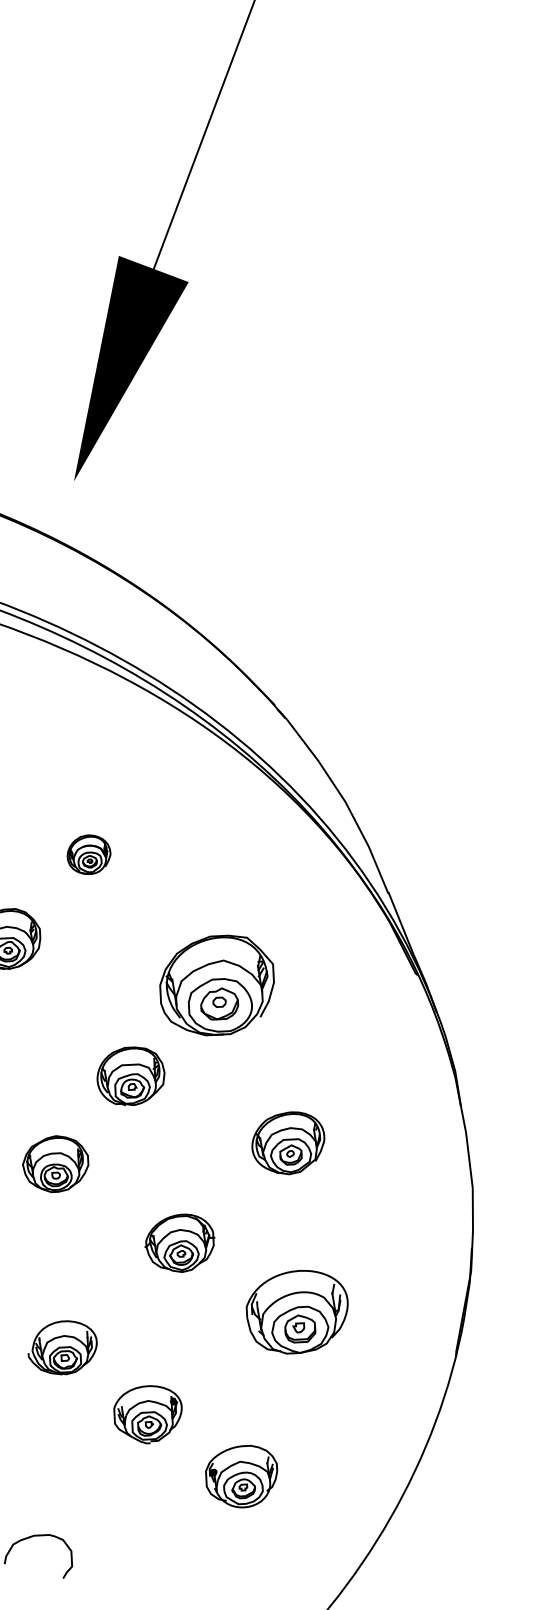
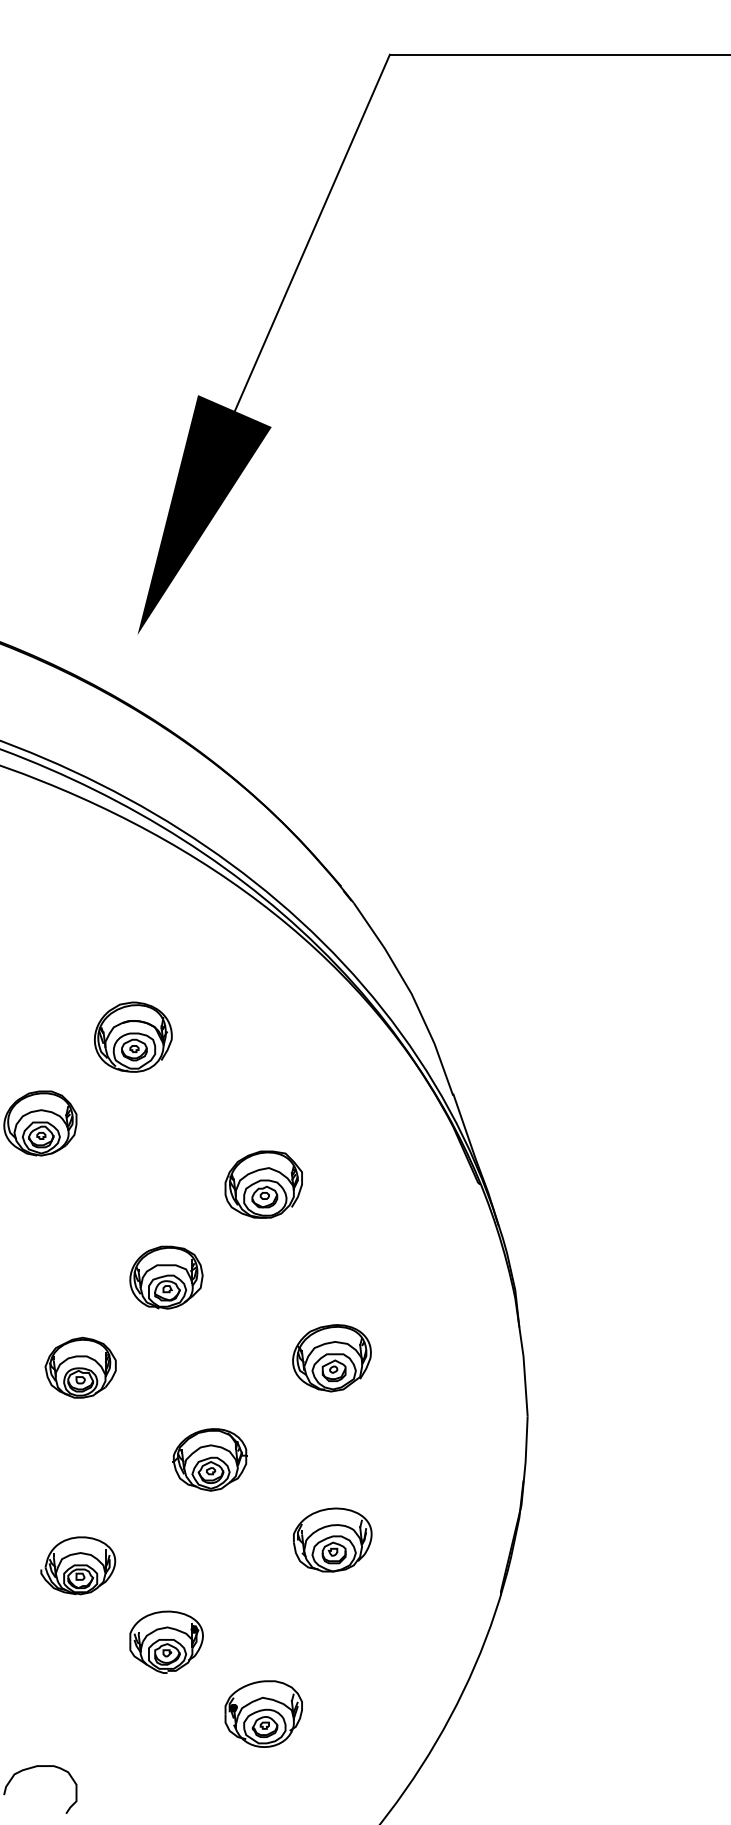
part: (89, 854) -> (133, 1036), size x1.67
part: (216, 985) -> (263, 1184), size x0.62
part: (297, 1311) -> (332, 1539), size x0.71

